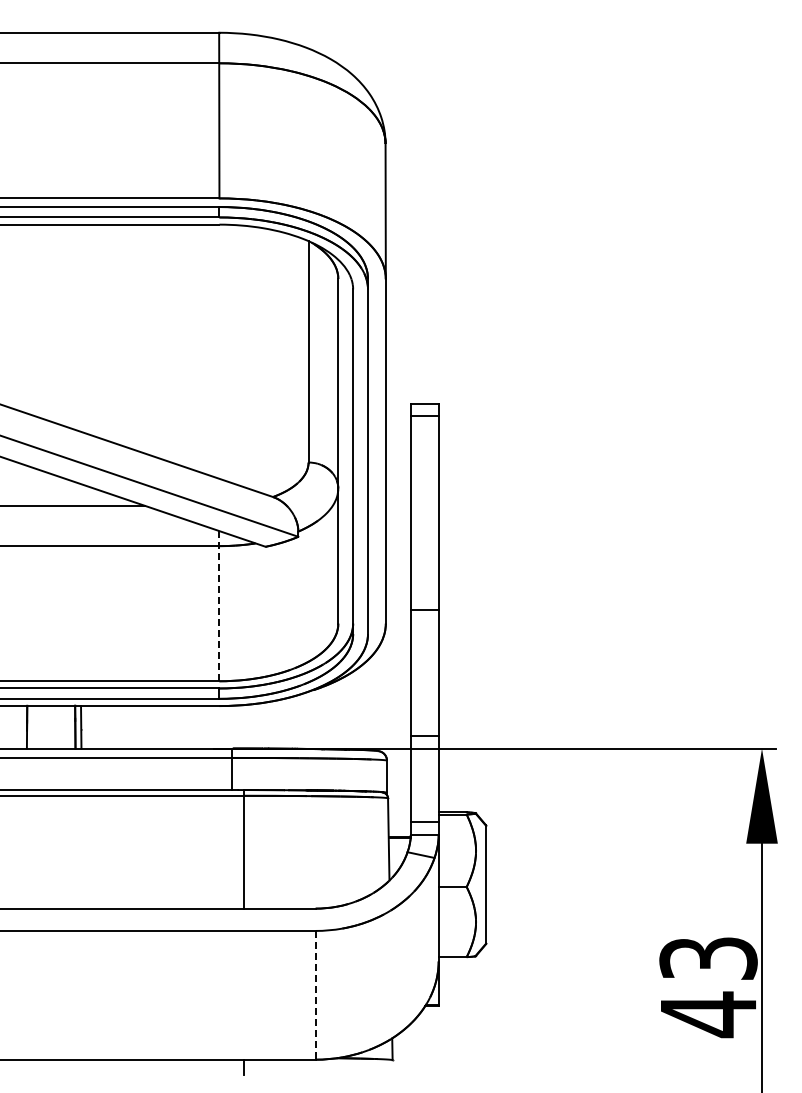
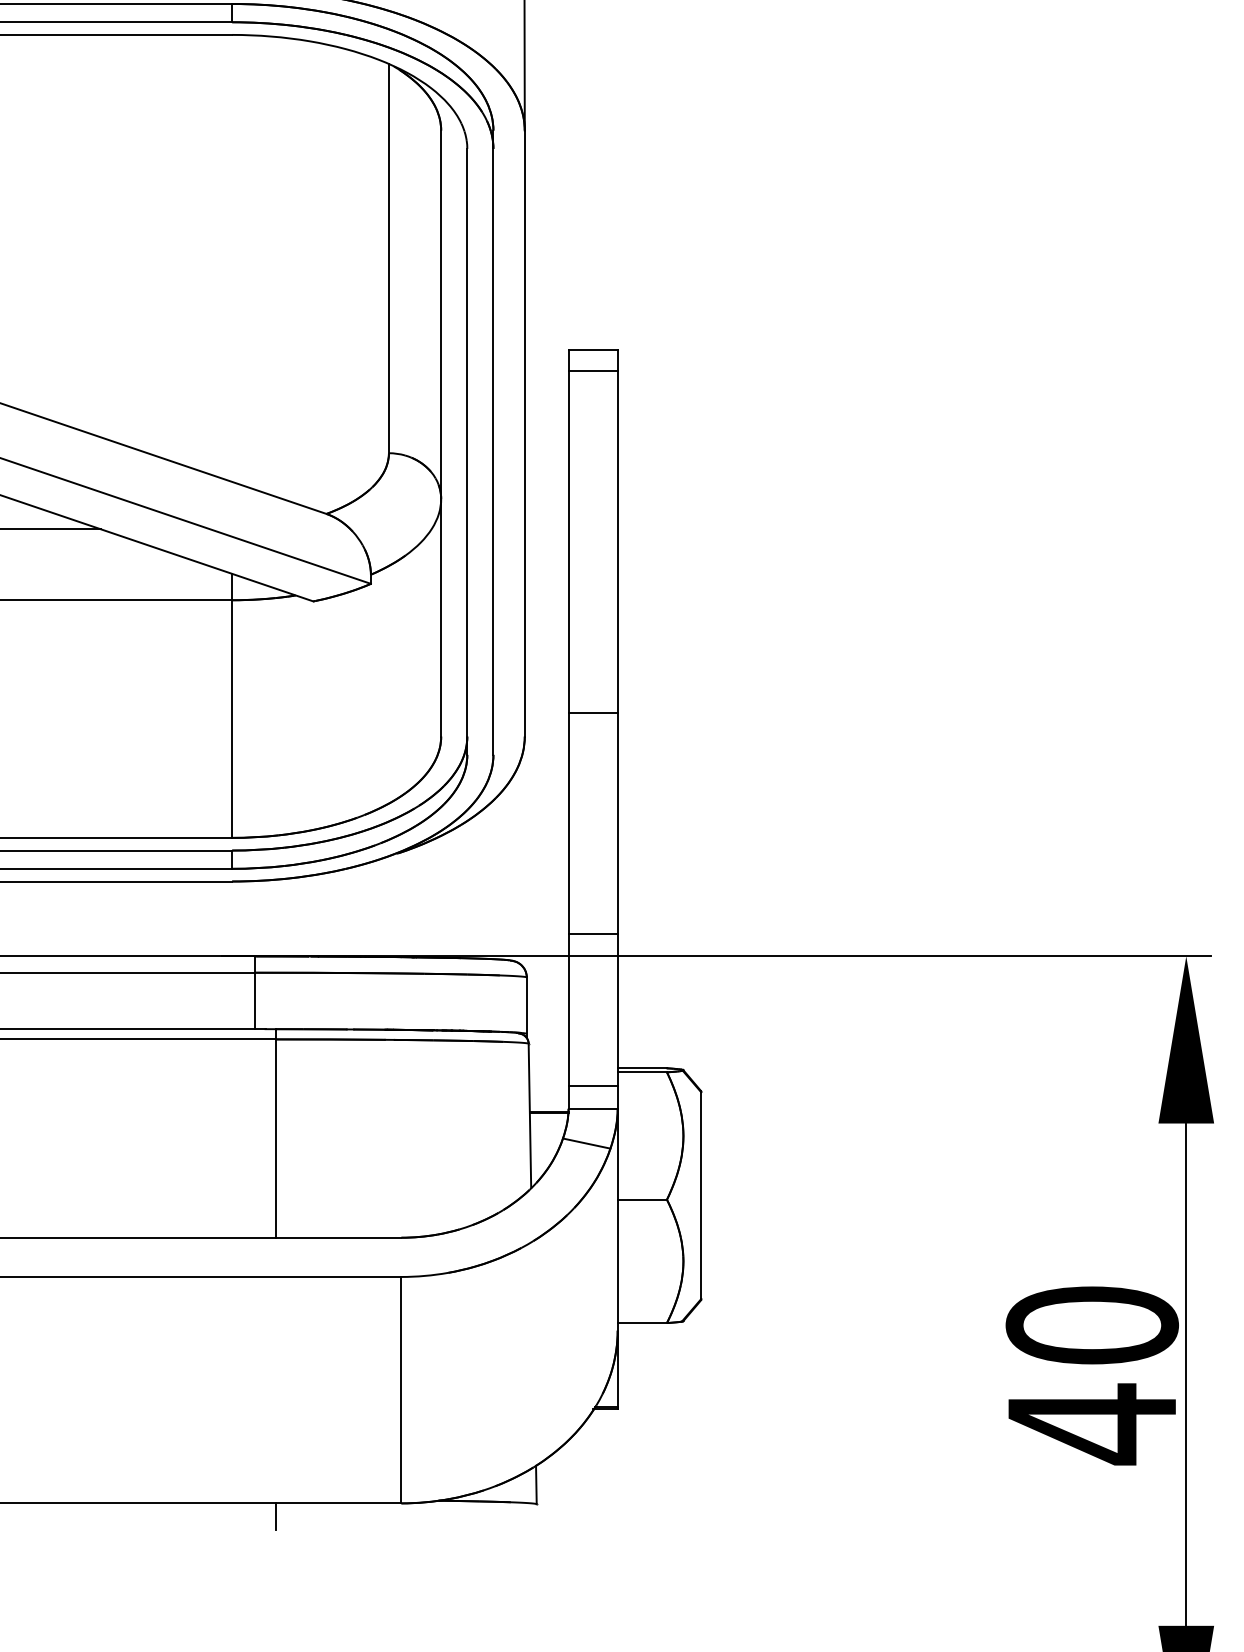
line: (219, 606) -> (232, 706), dashed -> solid
text: (708, 958) -> (1092, 1325), 43 -> 40
line: (315, 995) -> (401, 1390), dashed -> solid

